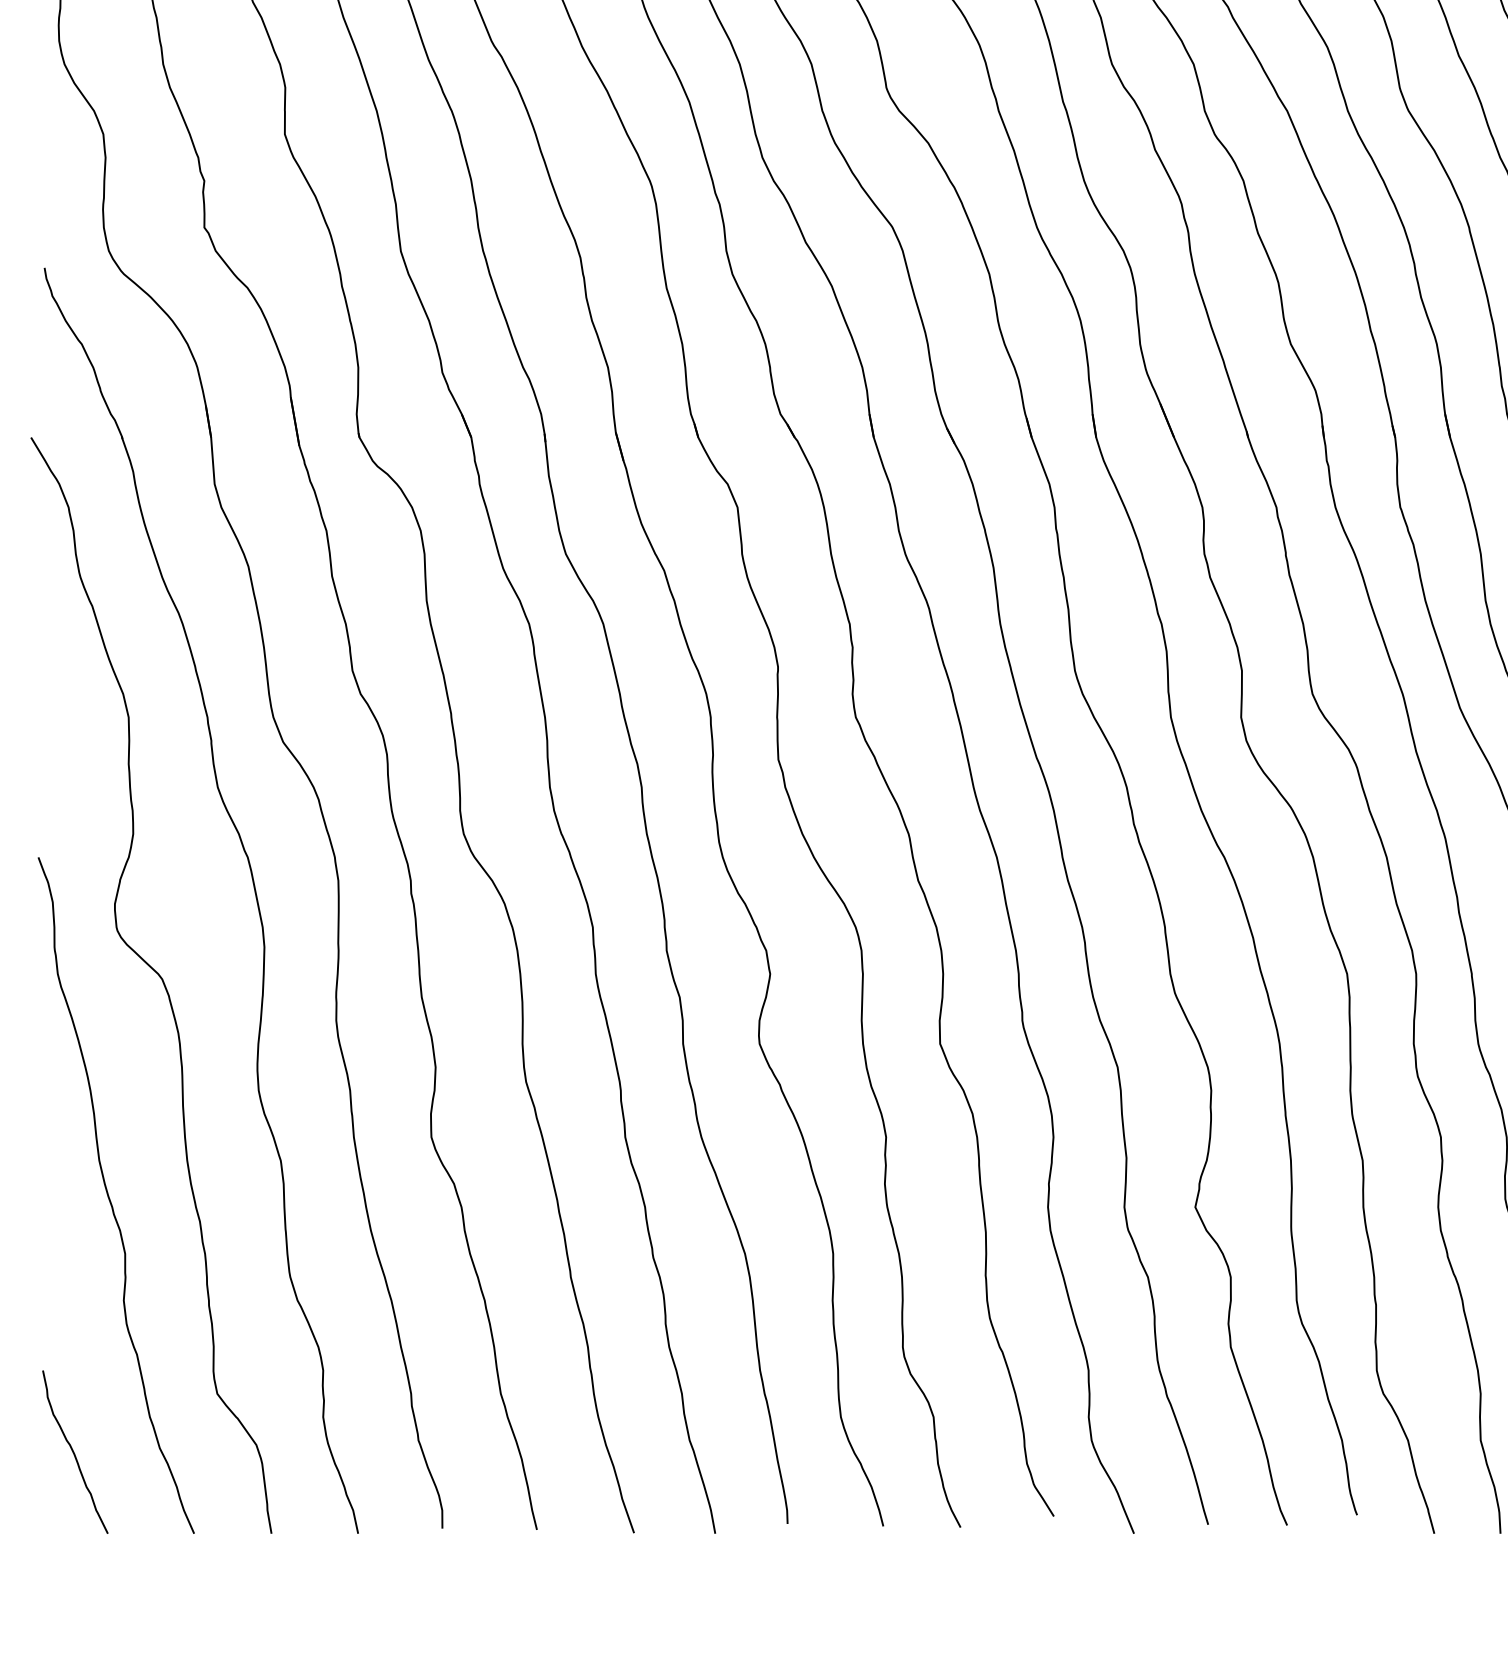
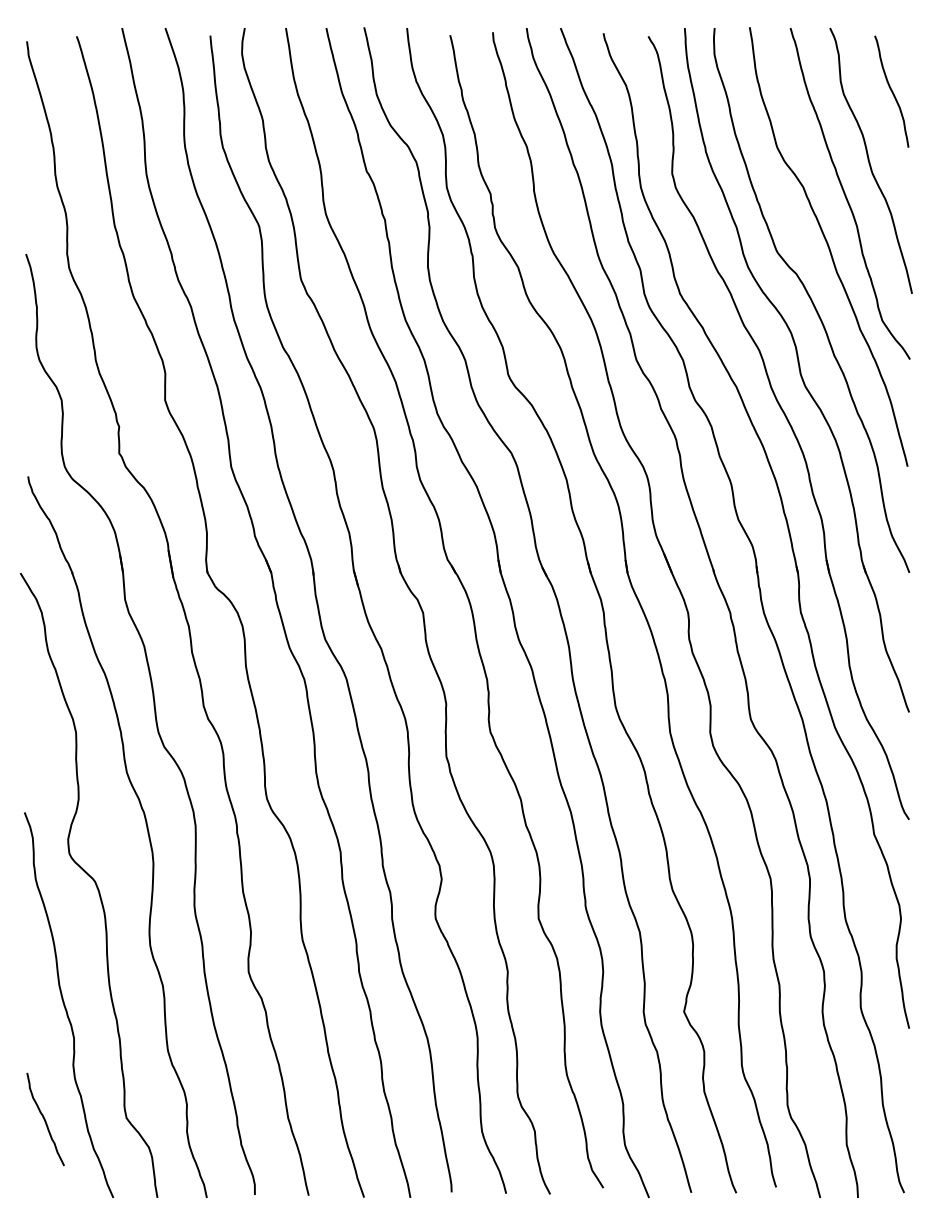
curve: (75, 1452) -> (45, 1119), moved

